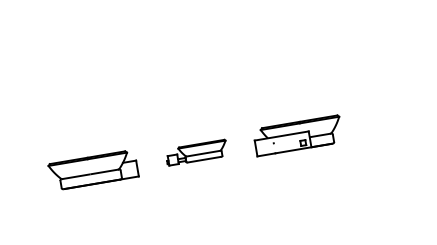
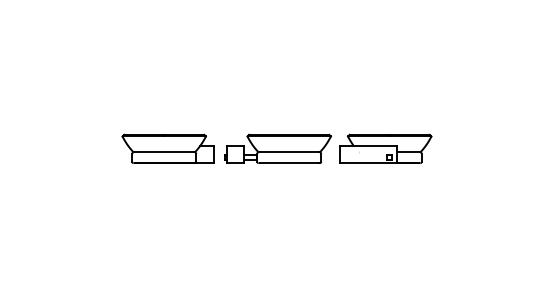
part: (196, 152) -> (277, 148), size x1.67

